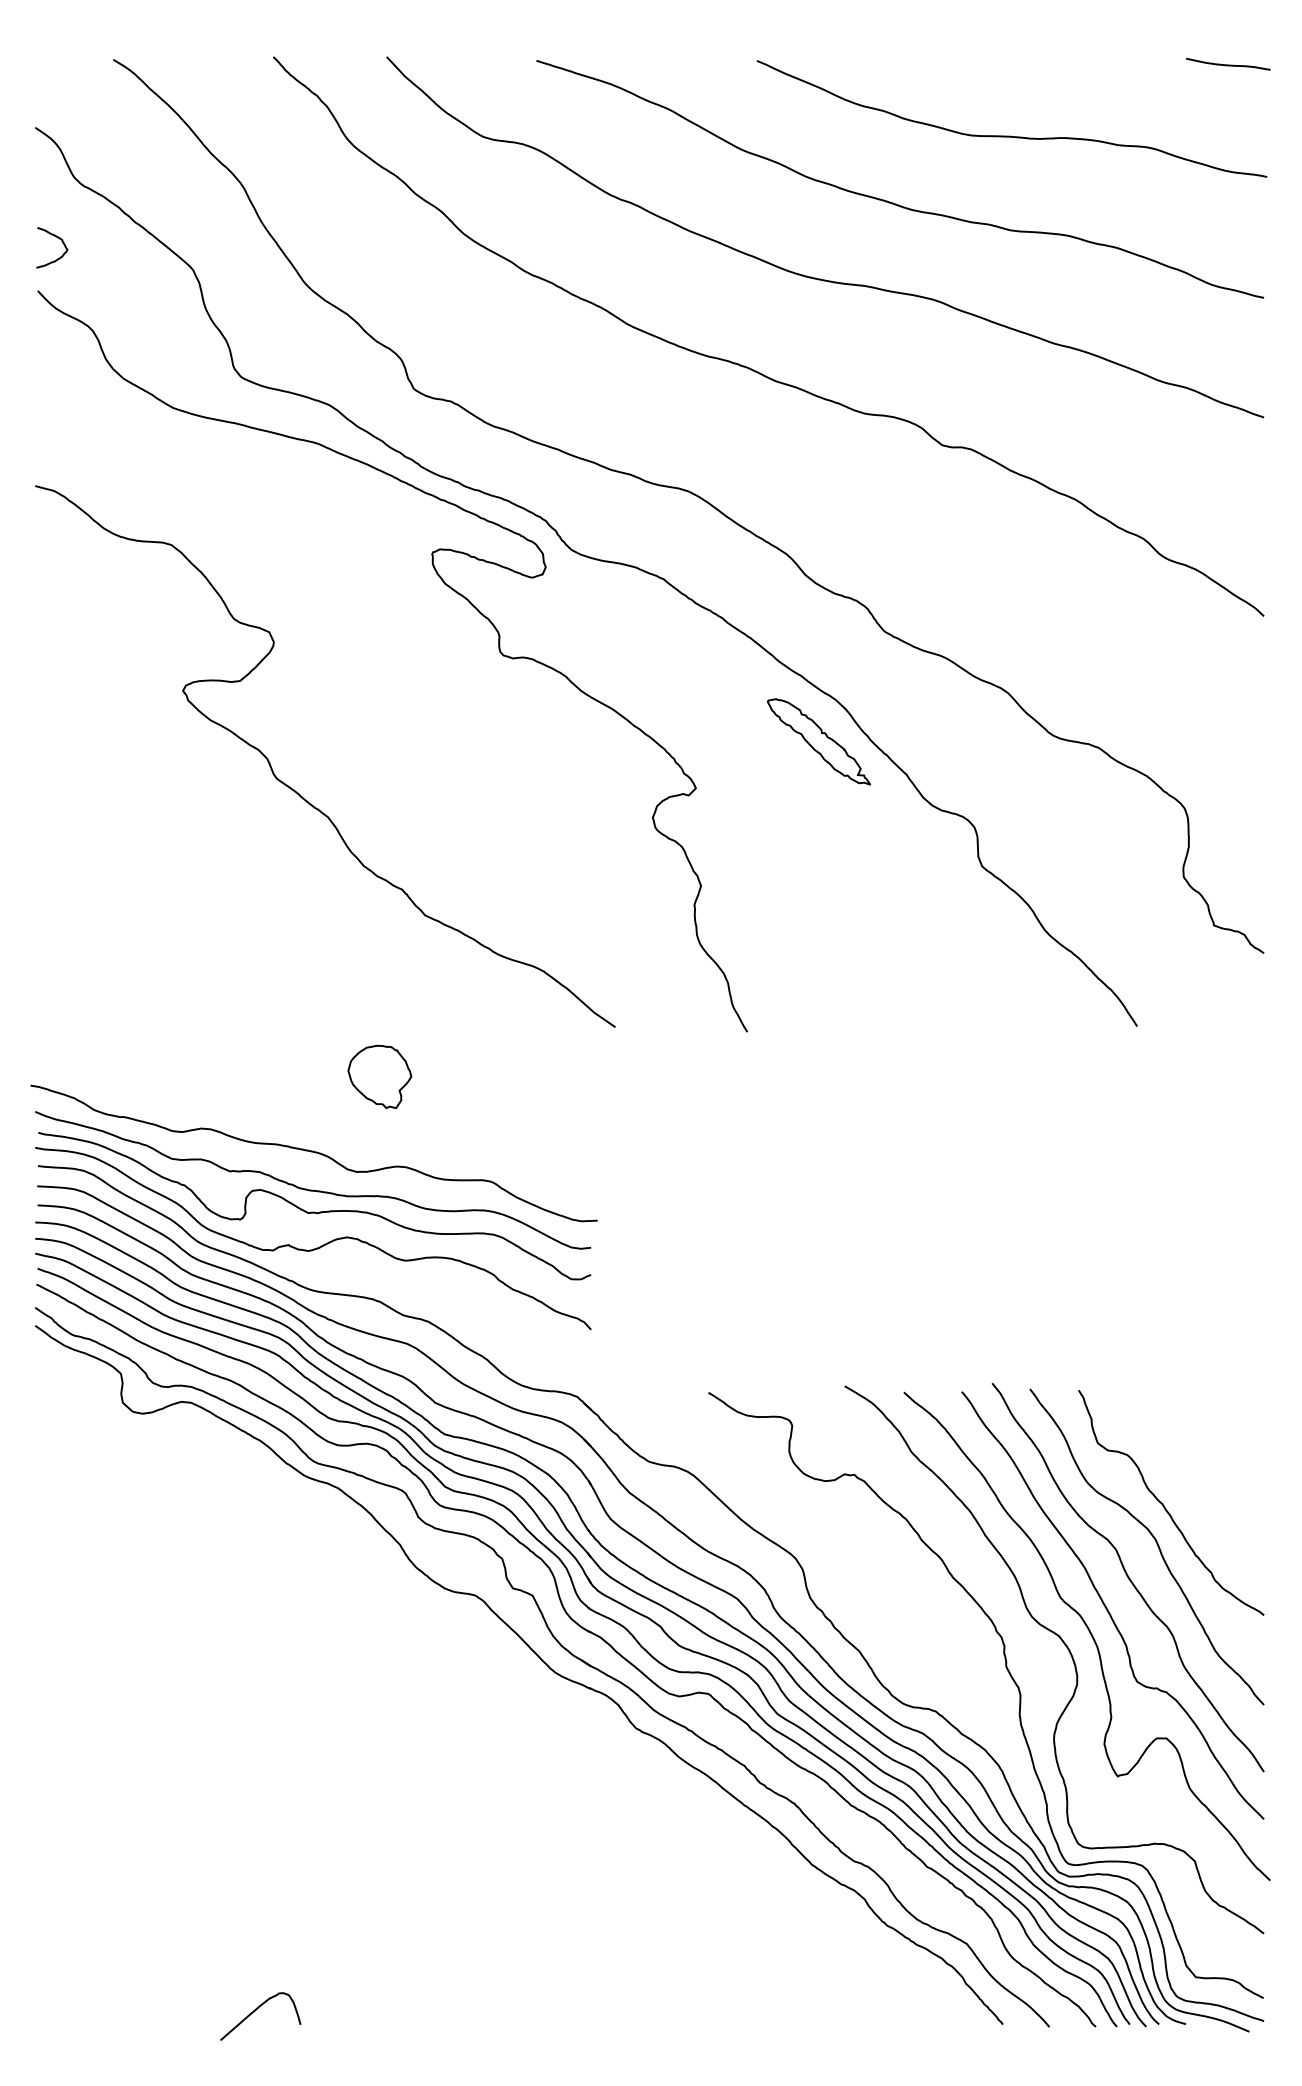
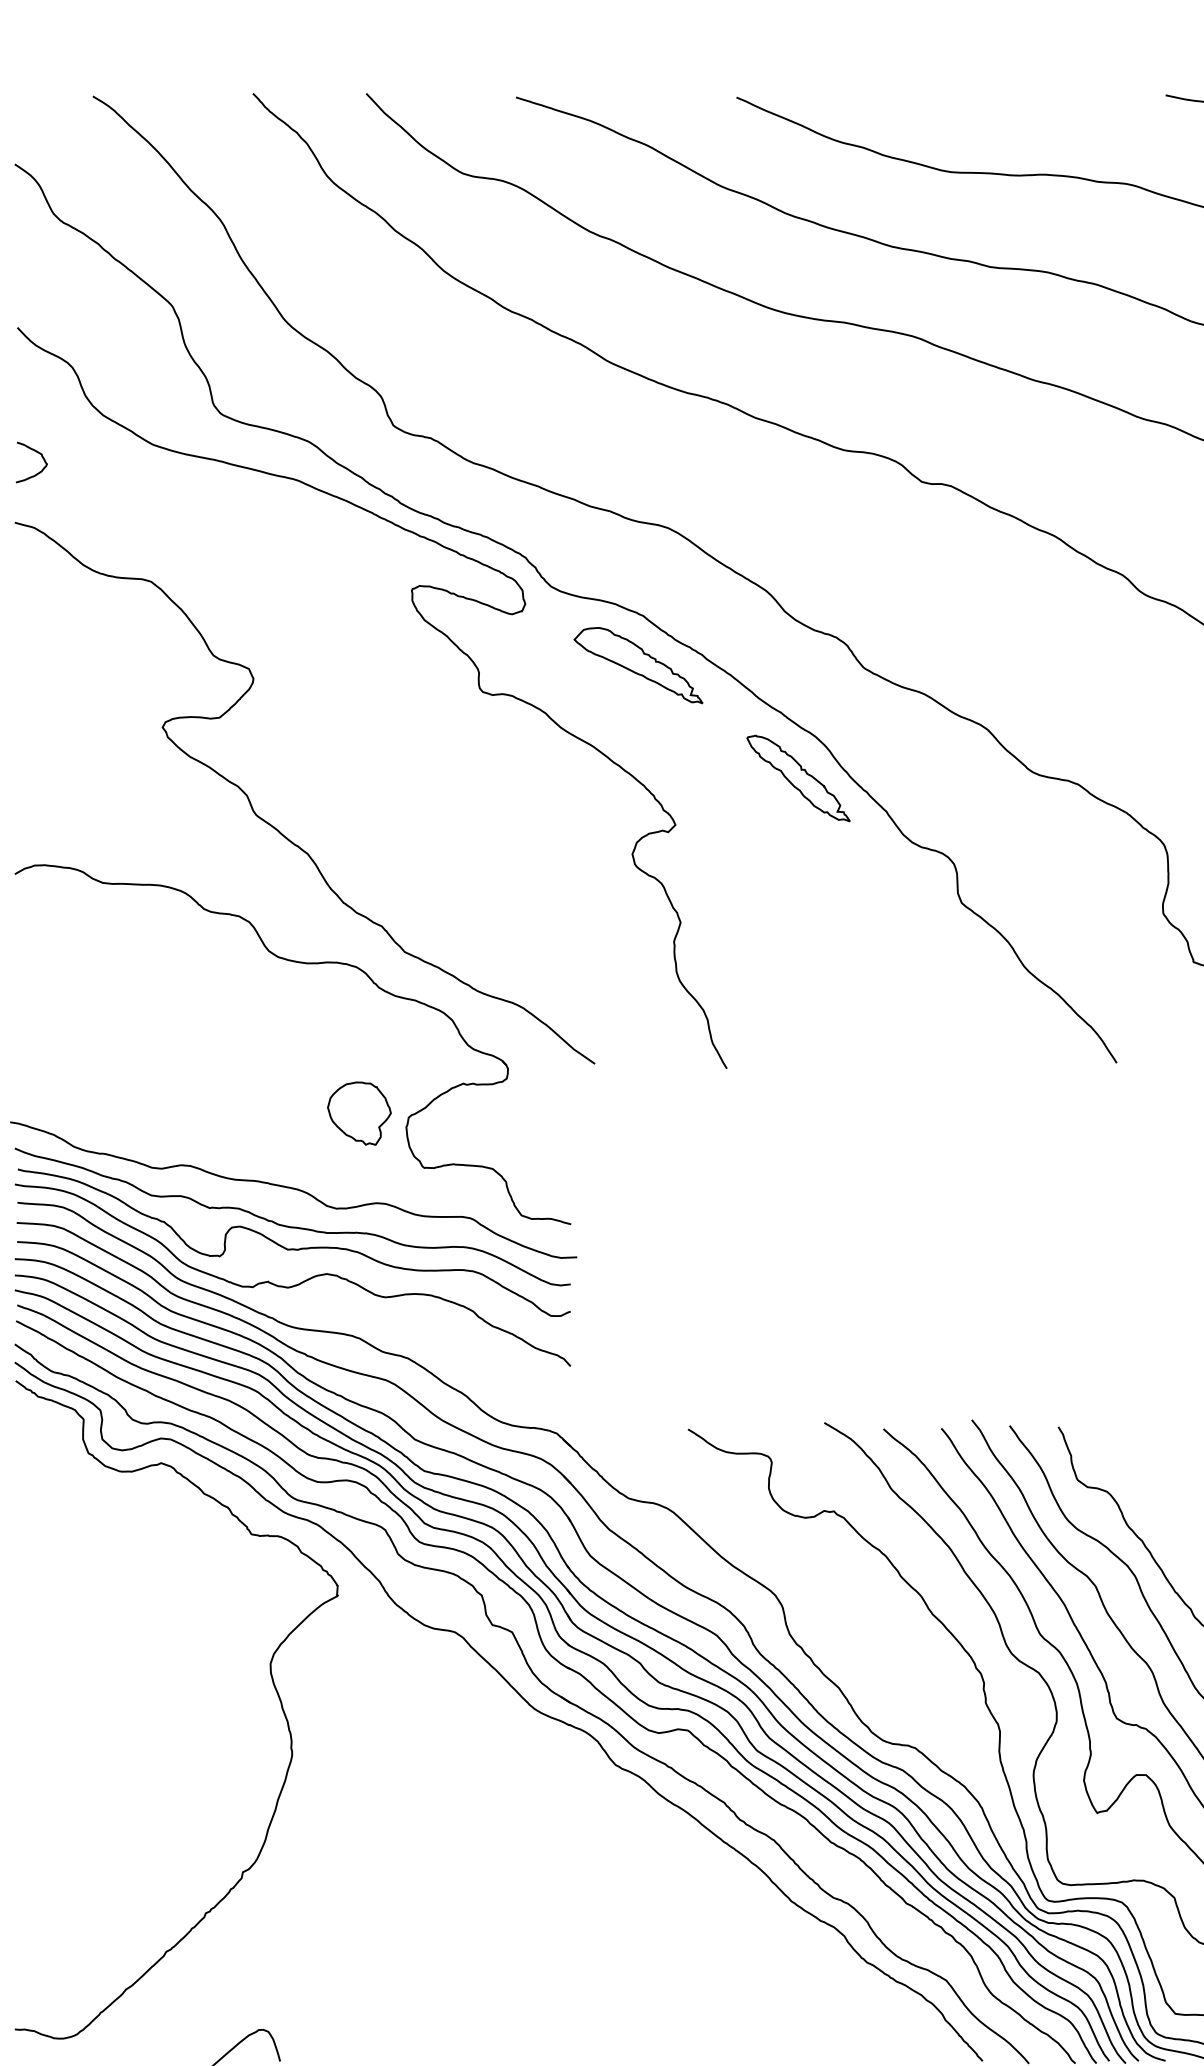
curve: (57, 238) -> (37, 453), moved
part: (658, 628) -> (638, 665), added
part: (323, 927) -> (303, 964), added
curve: (292, 1645) -> (272, 1682), added

